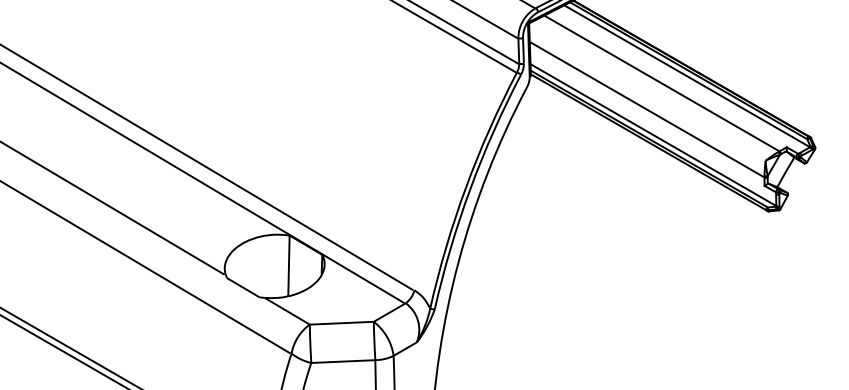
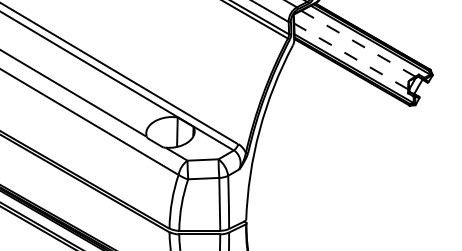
line: (662, 83) -> (358, 43), solid -> dashed
line: (647, 109) -> (351, 56), solid -> dashed

